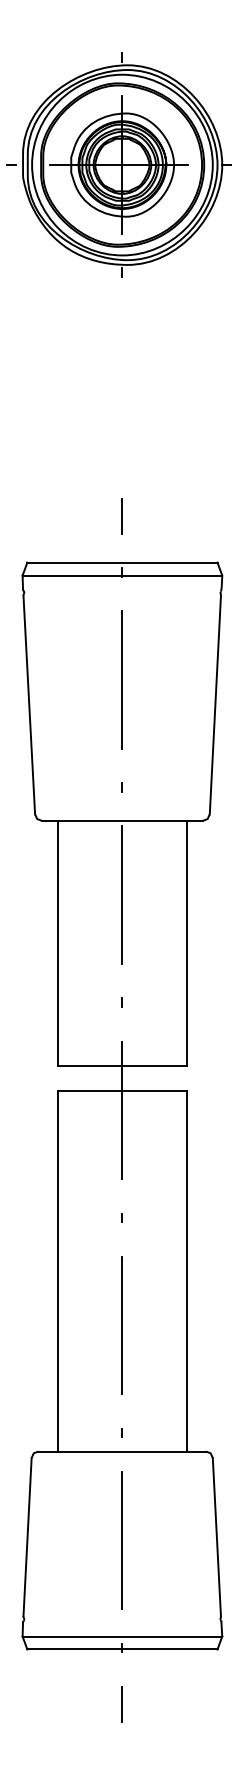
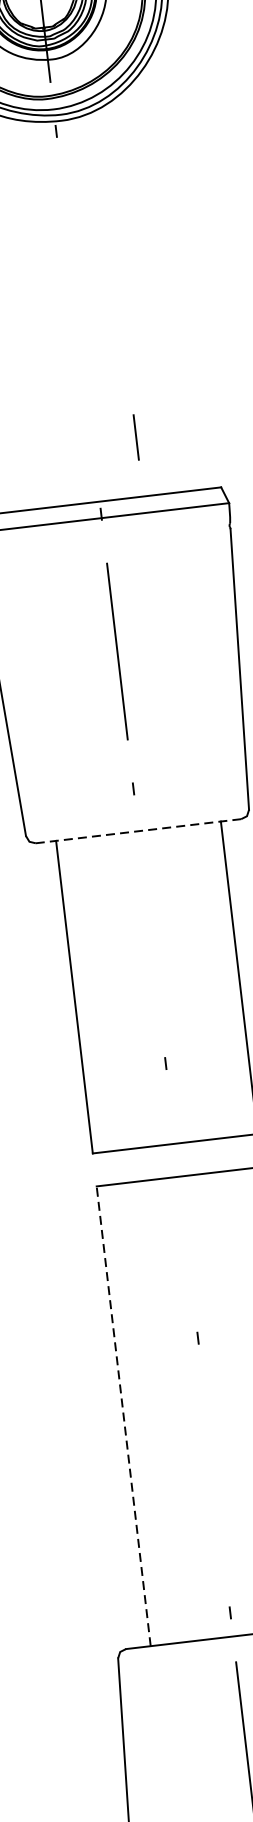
line: (121, 516) -> (135, 437), moved
line: (122, 820) -> (138, 830), solid -> dashed
line: (122, 895) -> (149, 926), removed
line: (122, 1110) -> (182, 1201), removed
line: (57, 1270) -> (123, 1415), solid -> dashed
line: (122, 1325) -> (214, 1475), removed

